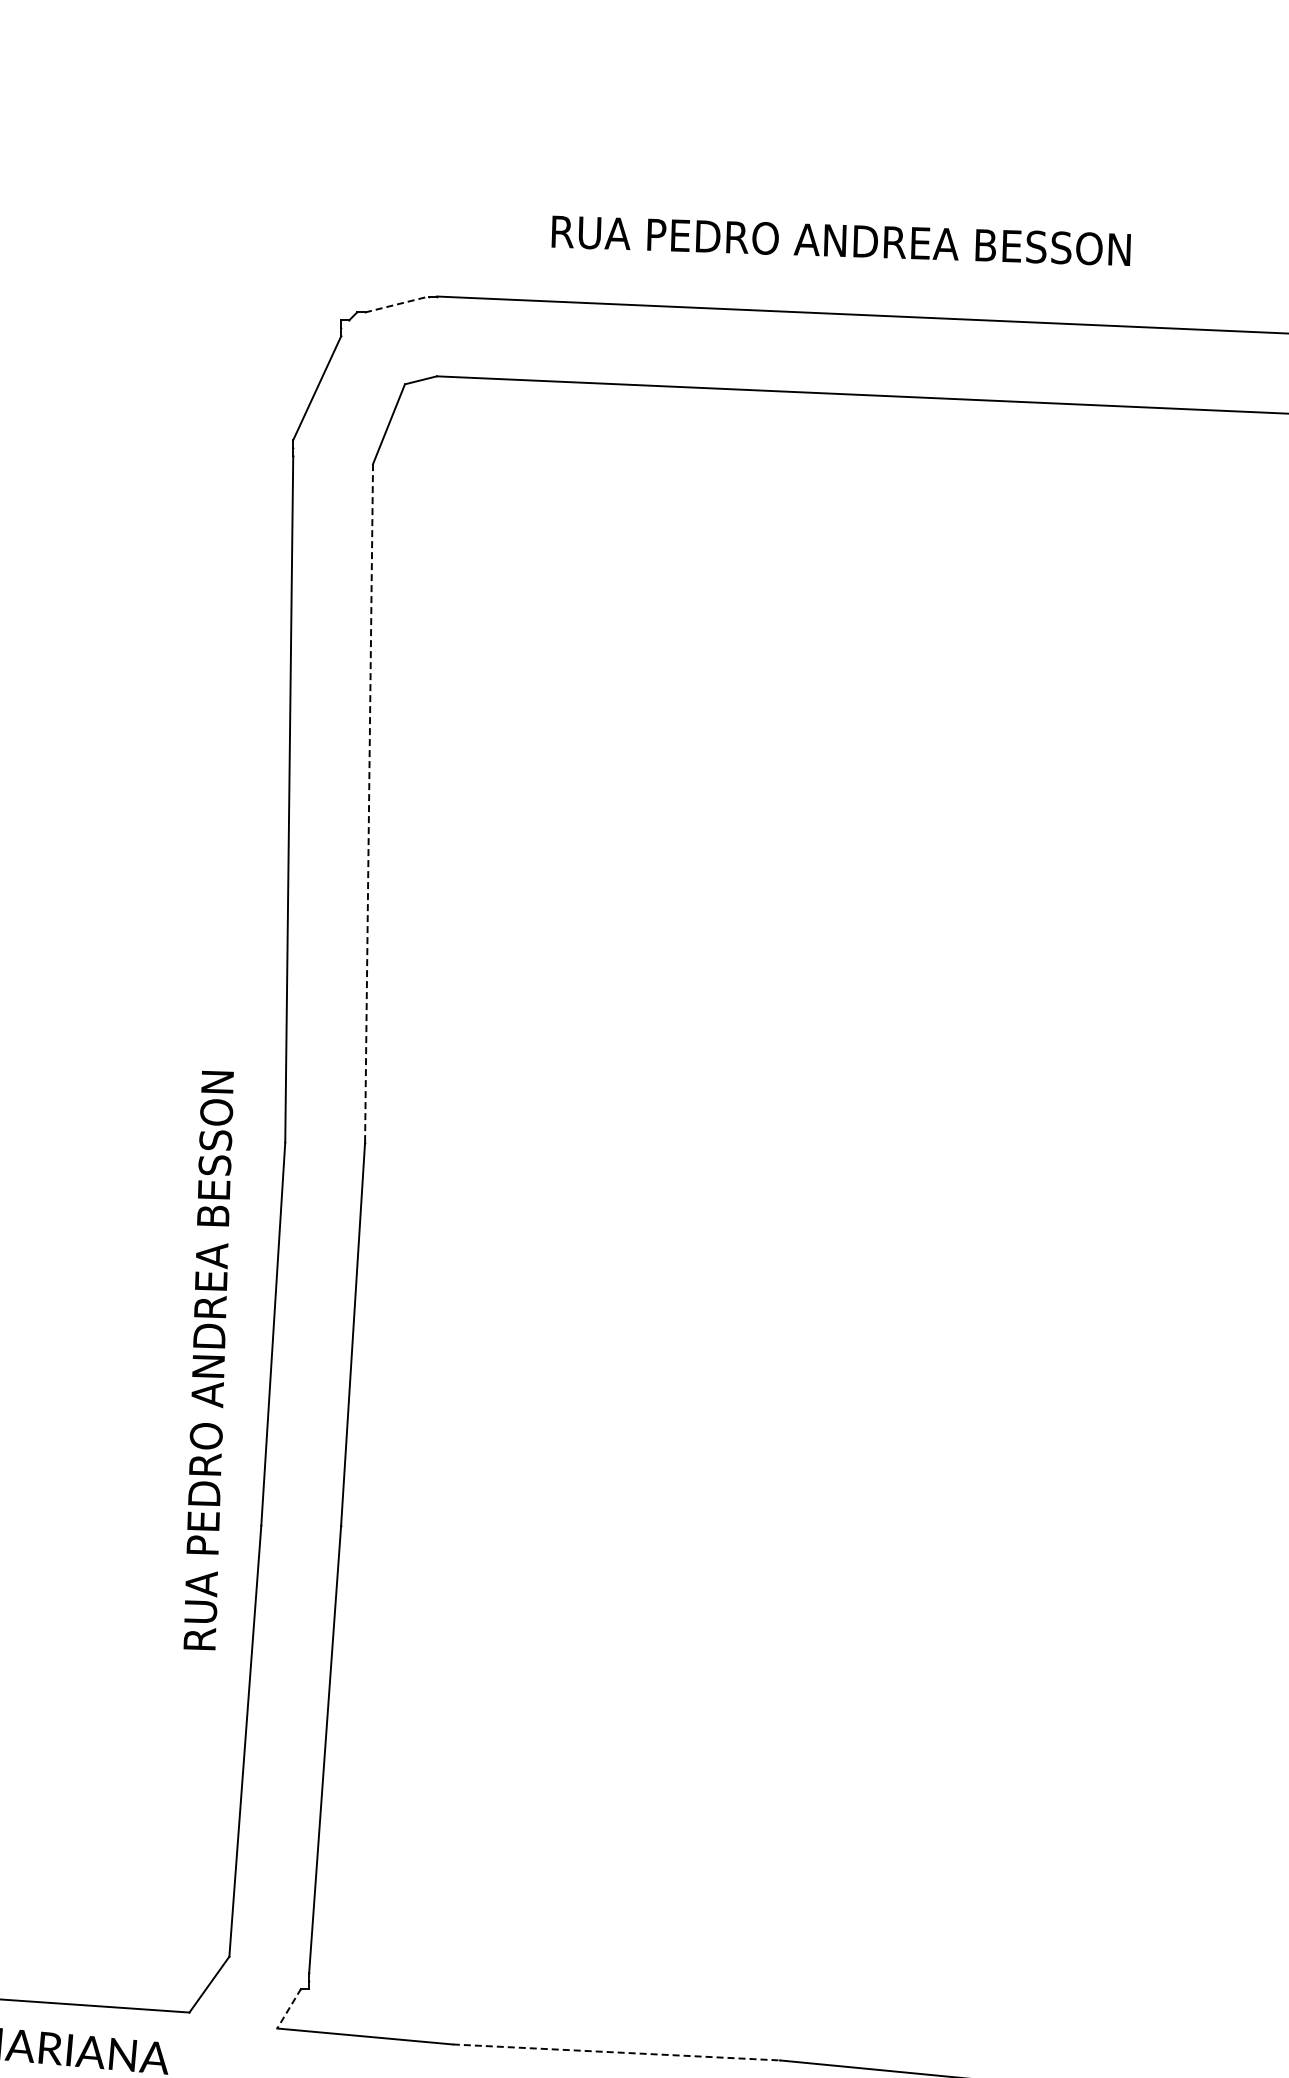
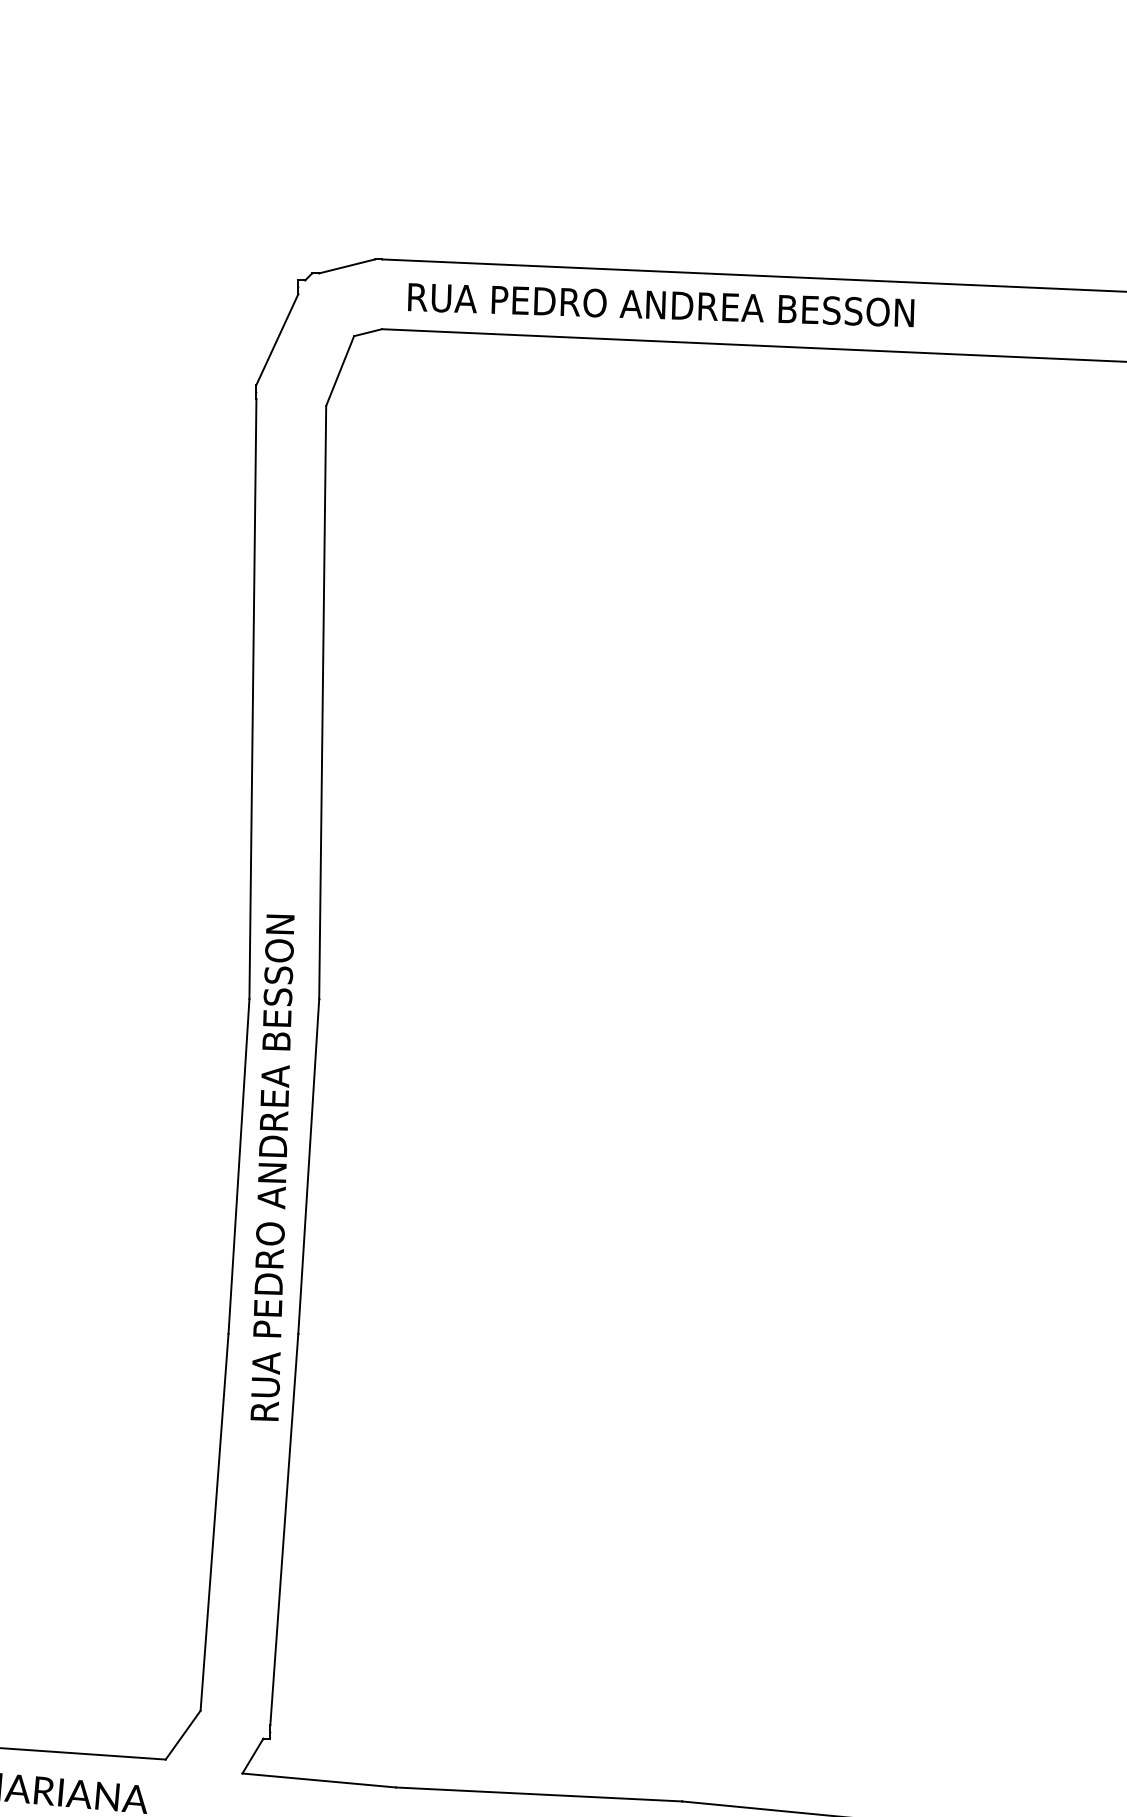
text: (840, 240) -> (660, 304), moved
line: (397, 304) -> (347, 266), dashed -> solid
line: (369, 803) -> (323, 702), dashed -> solid
text: (208, 1360) -> (272, 1167), moved
line: (288, 2008) -> (252, 1756), dashed -> solid
line: (616, 2052) -> (539, 1794), dashed -> solid

